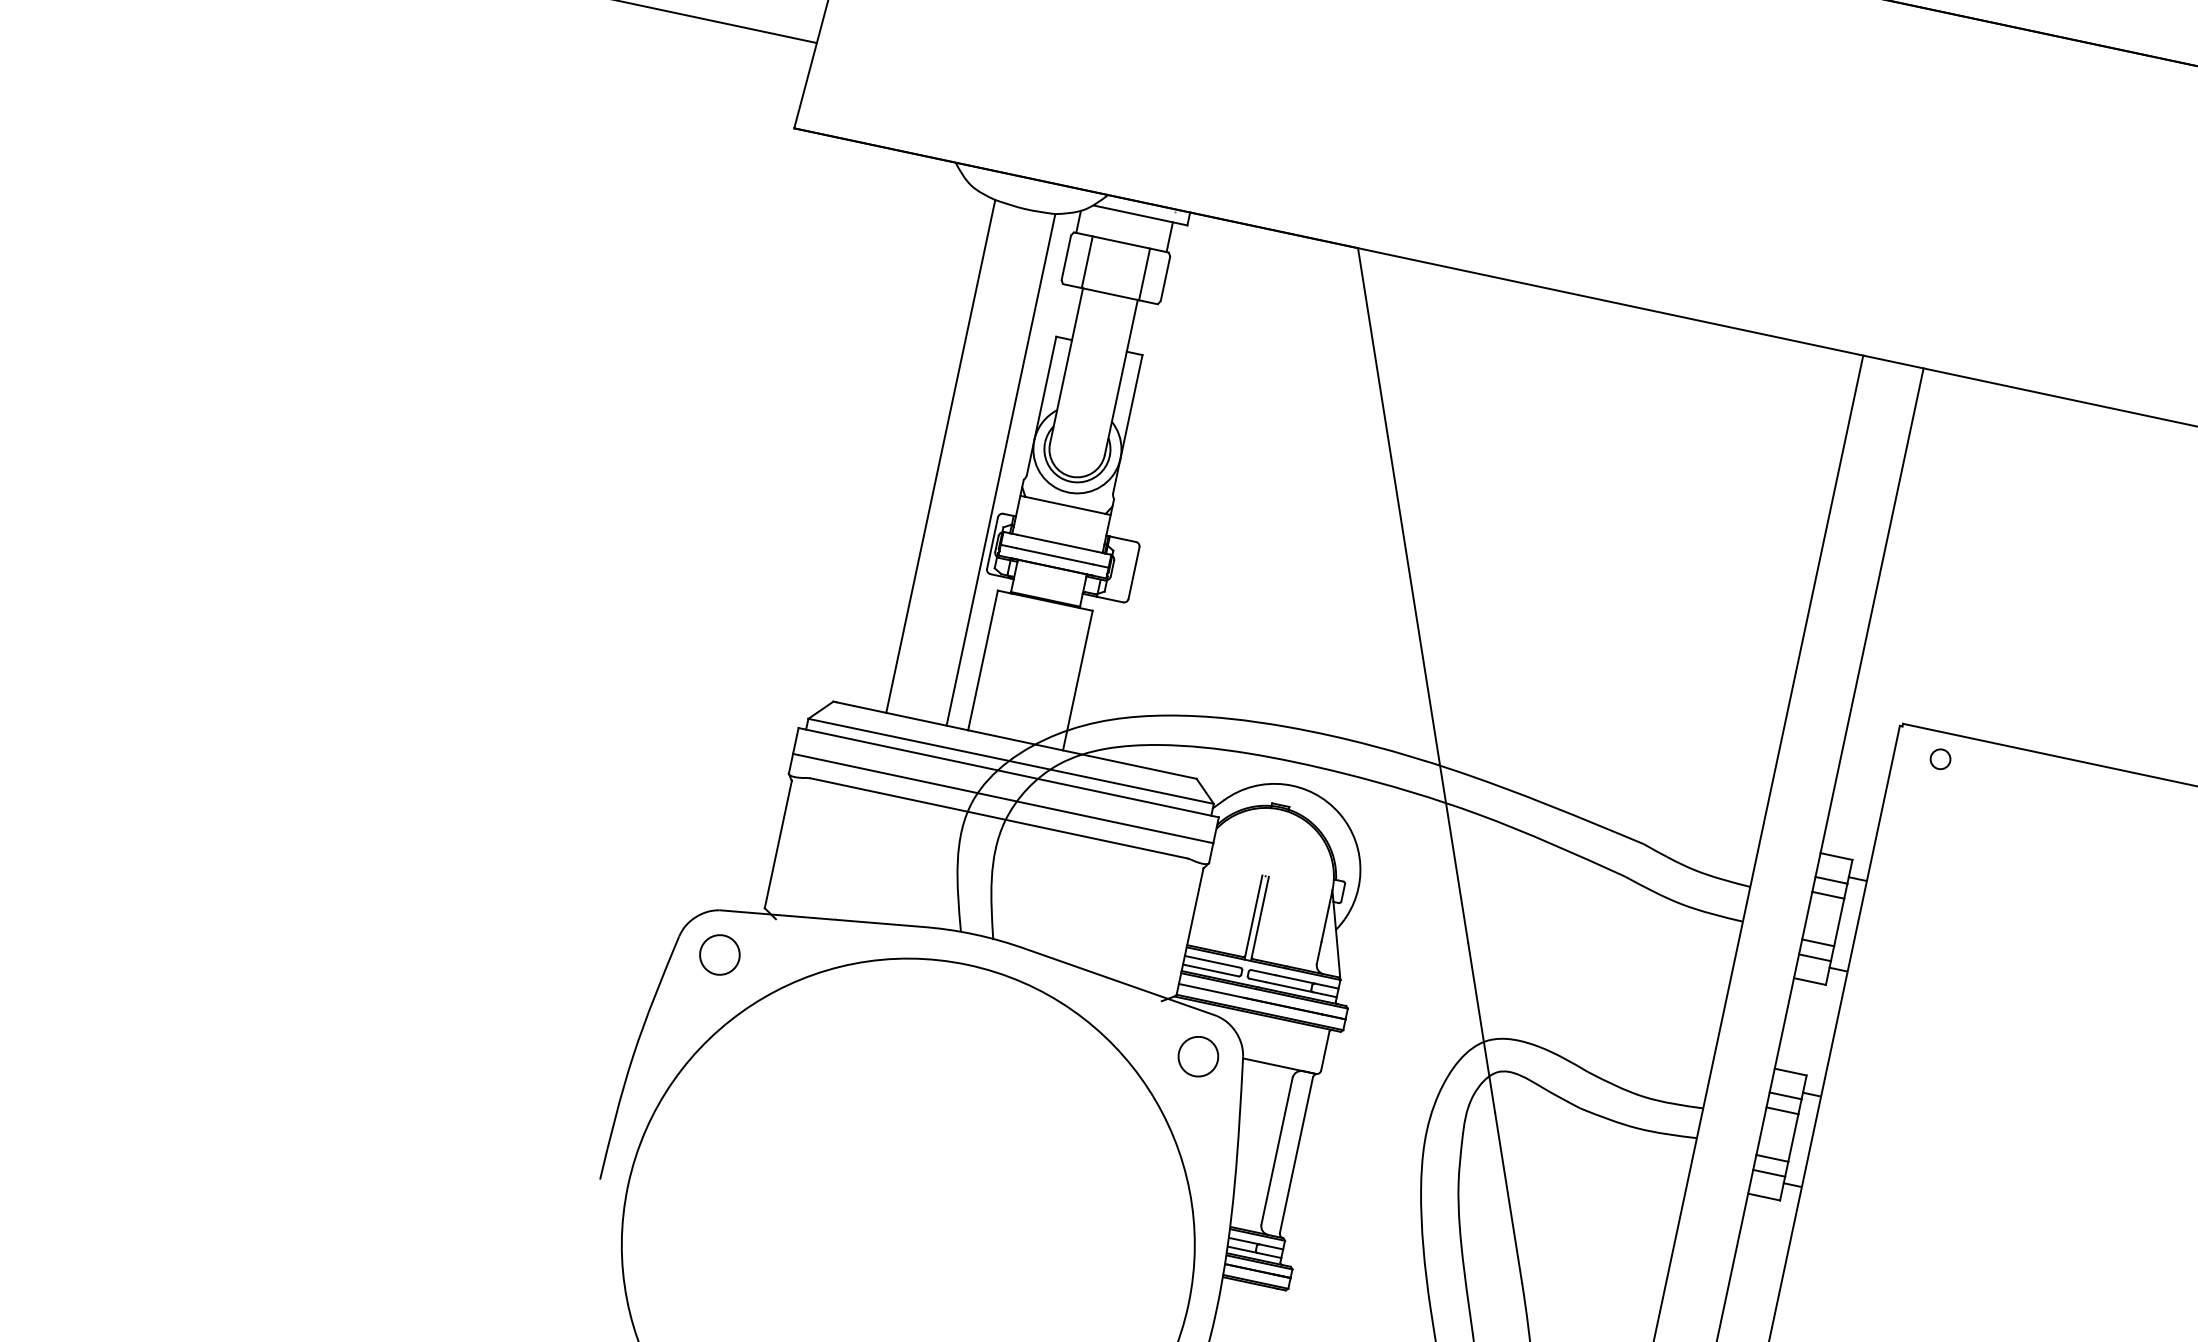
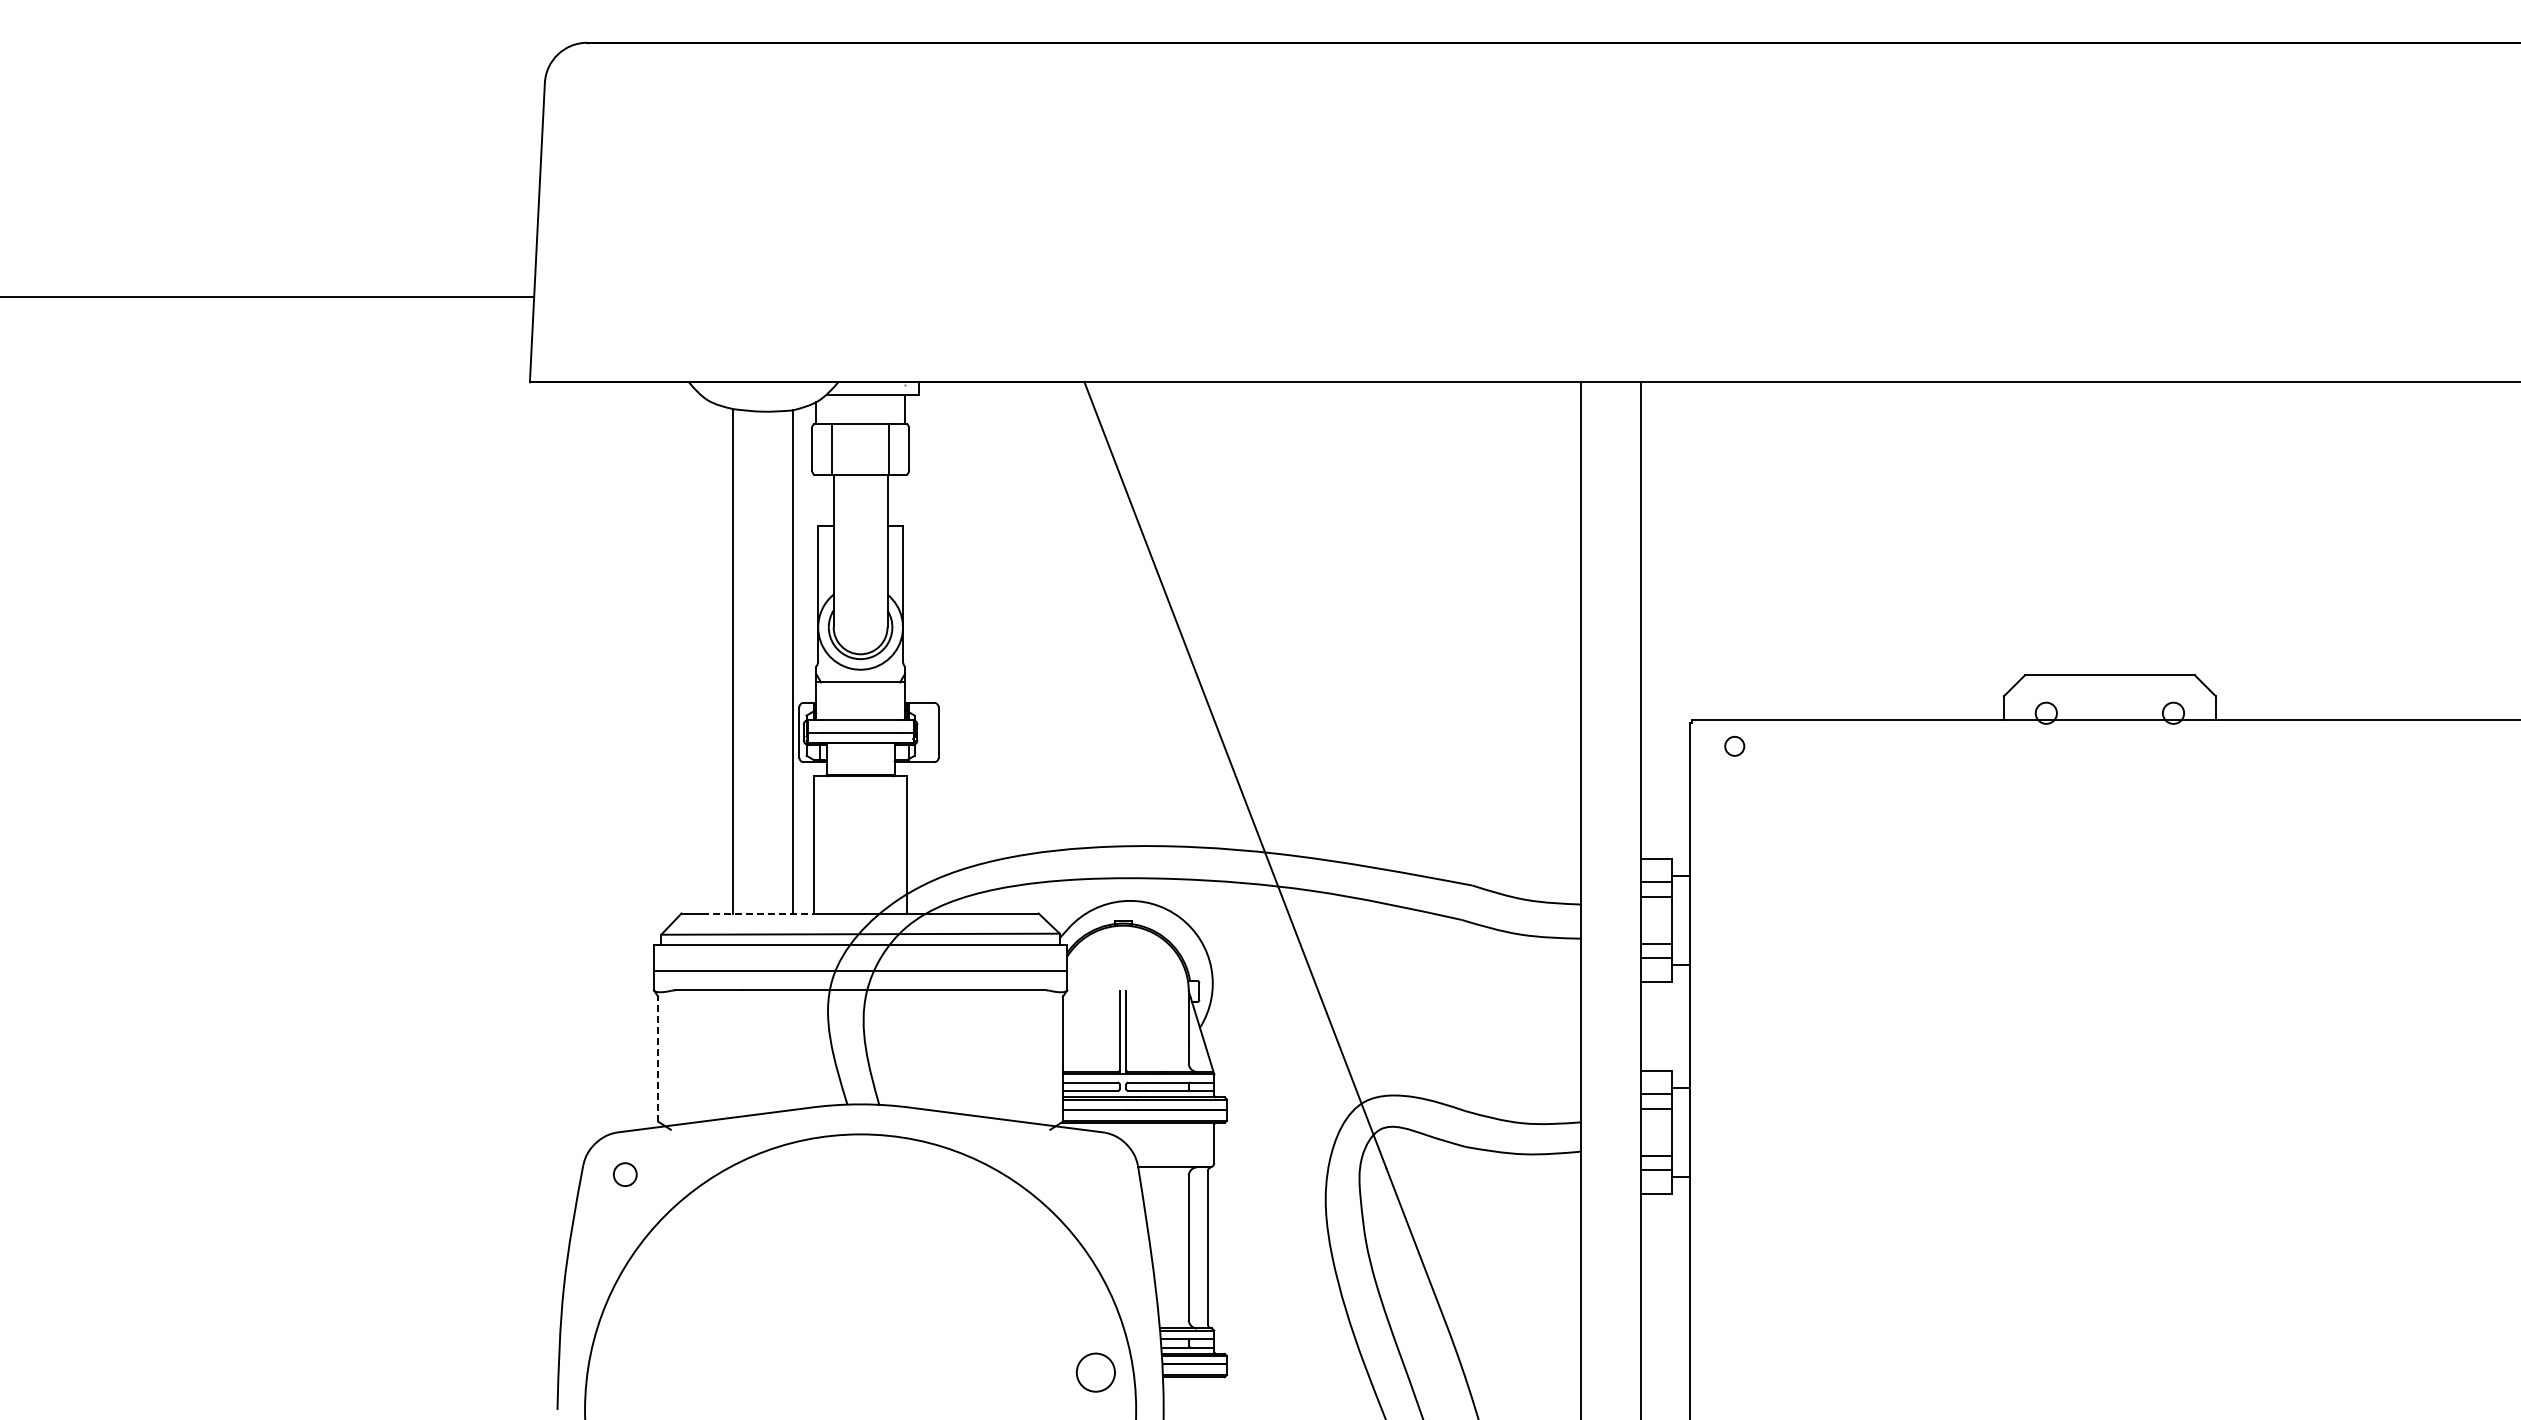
line: (911, 718) -> (758, 913), solid -> dashed
line: (778, 844) -> (658, 1058), solid -> dashed
circle: (720, 954) -> (625, 1174), size x0.6
circle: (1198, 1056) -> (1095, 1372), moved

